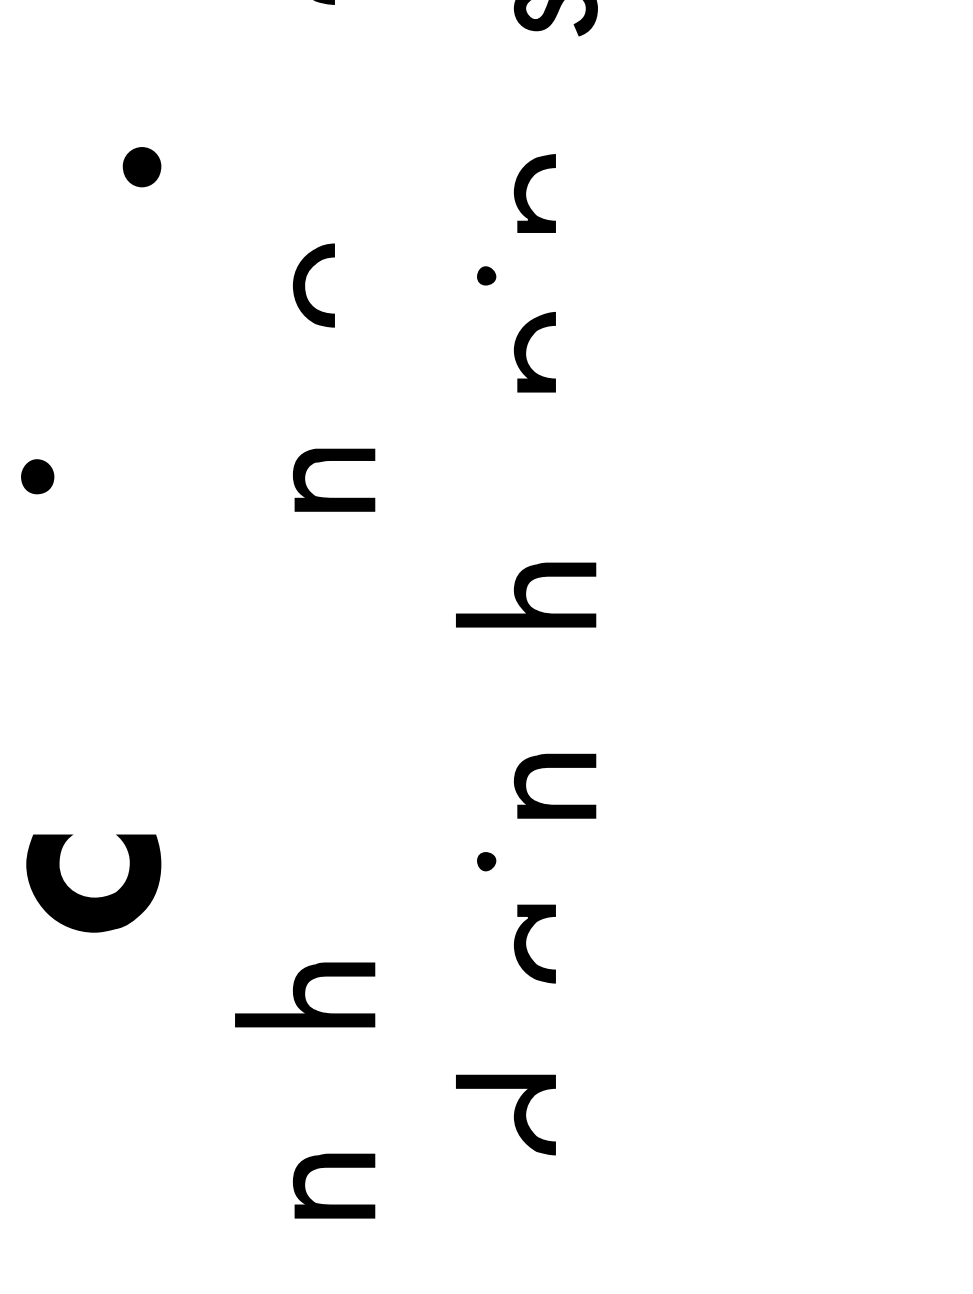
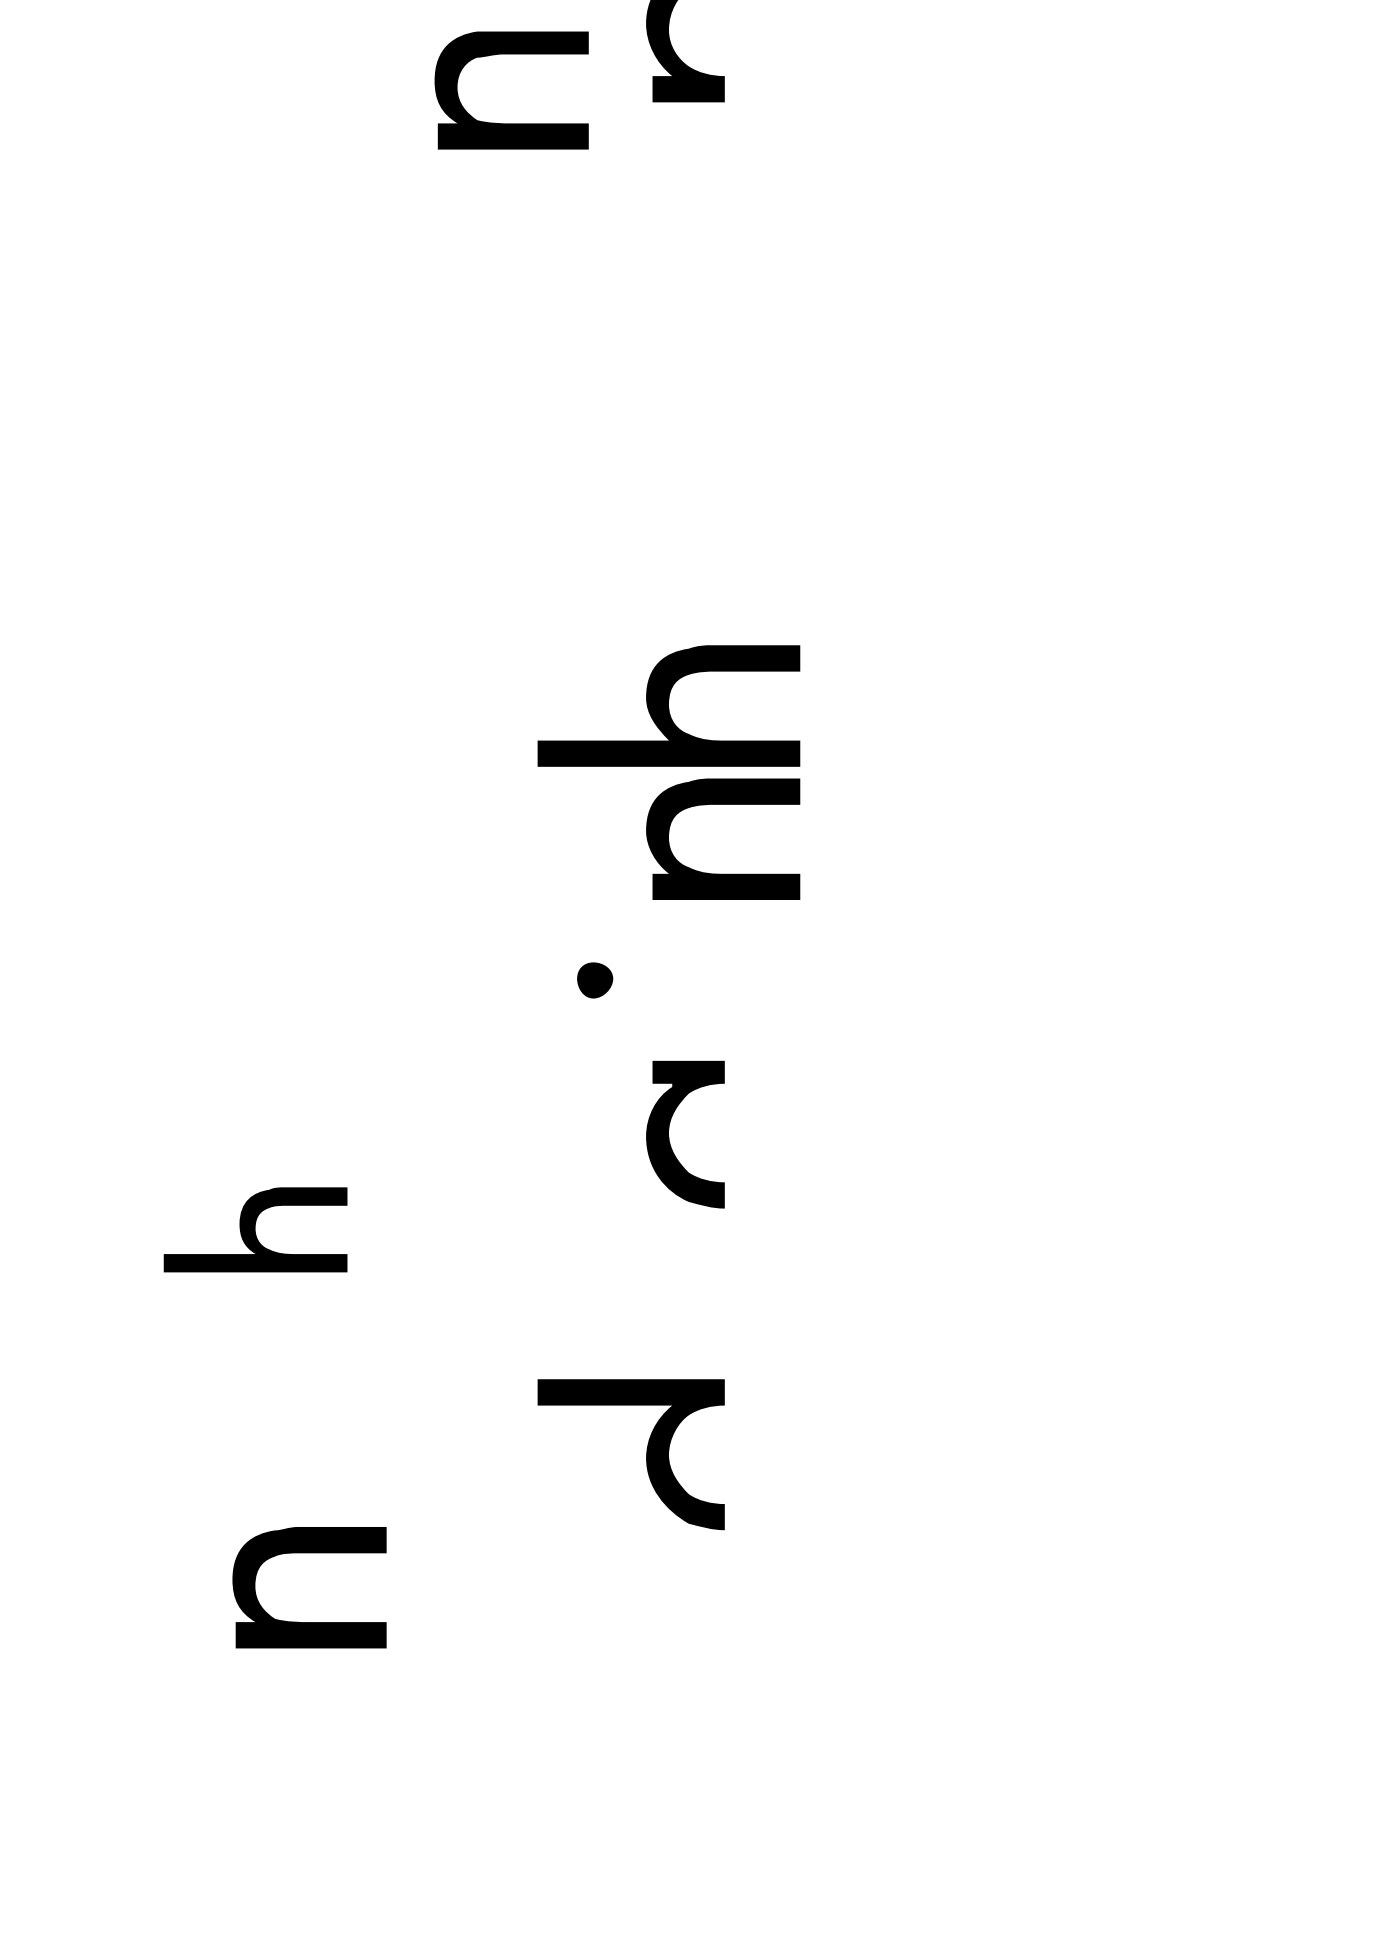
part: (334, 497) -> (512, 122), moved
part: (526, 594) -> (669, 704), moved
part: (305, 994) -> (256, 1229), size x0.7

